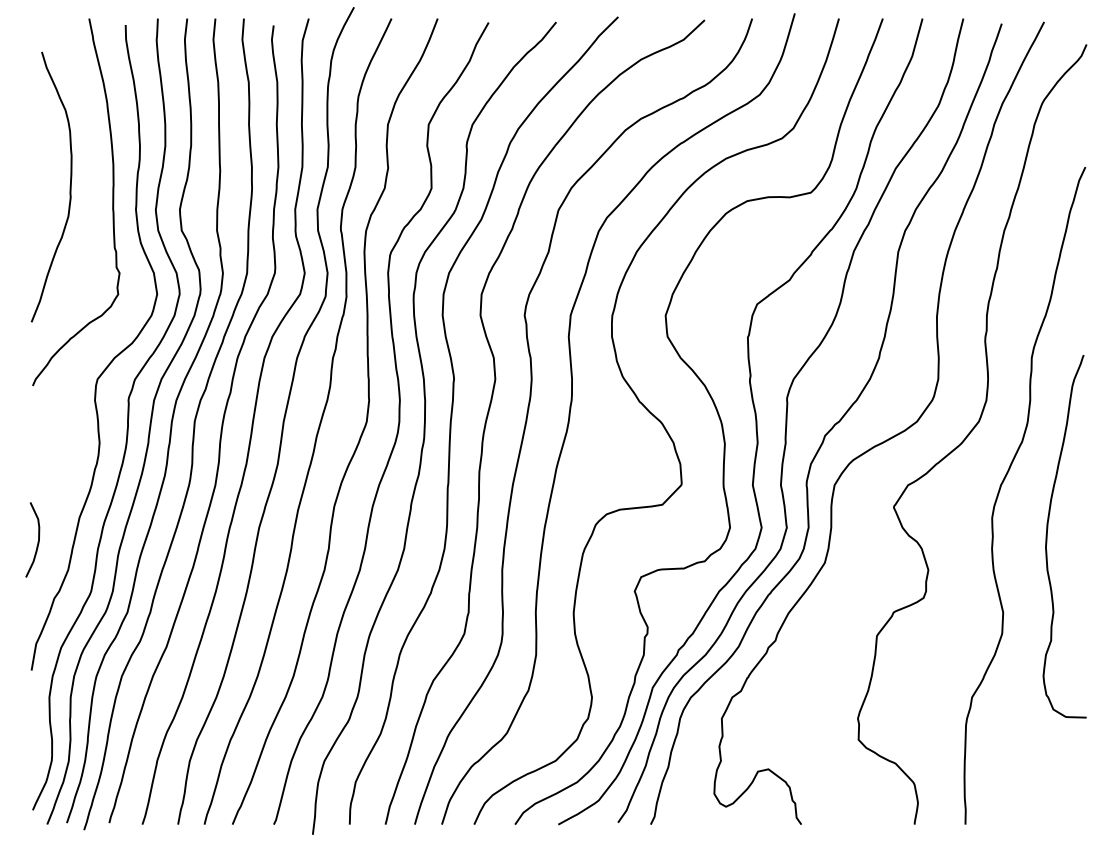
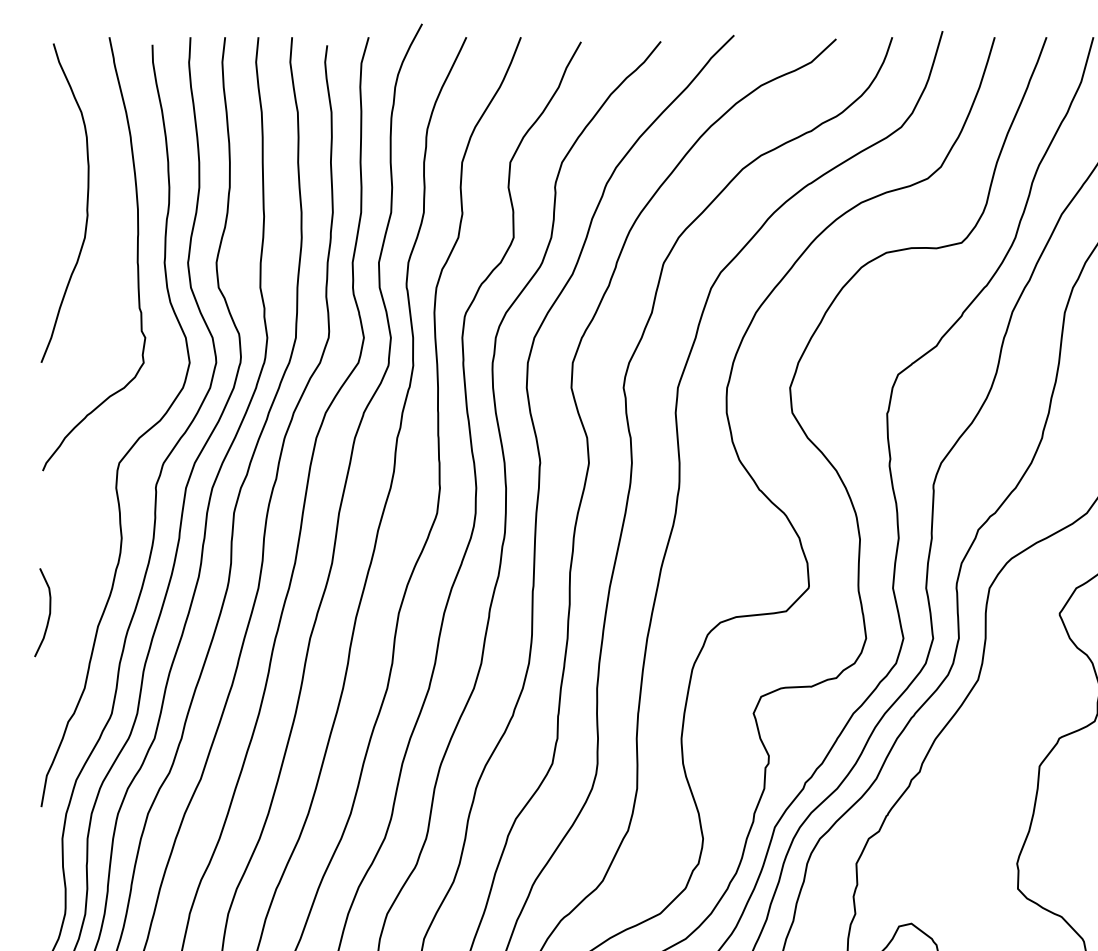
curve: (69, 186) -> (86, 202), moved
curve: (37, 541) -> (48, 614), moved

